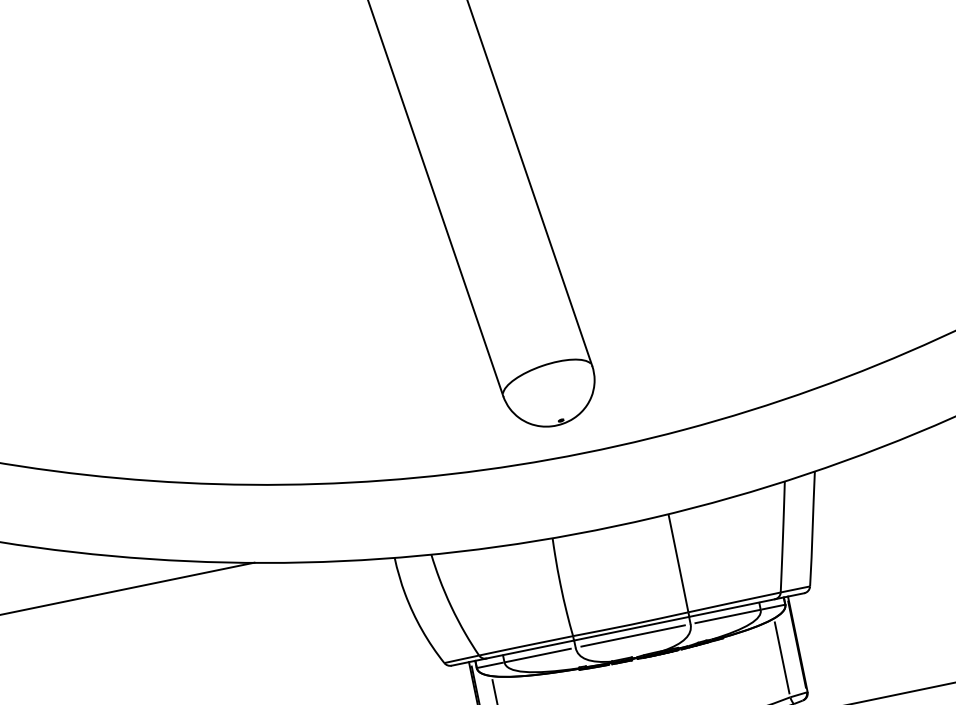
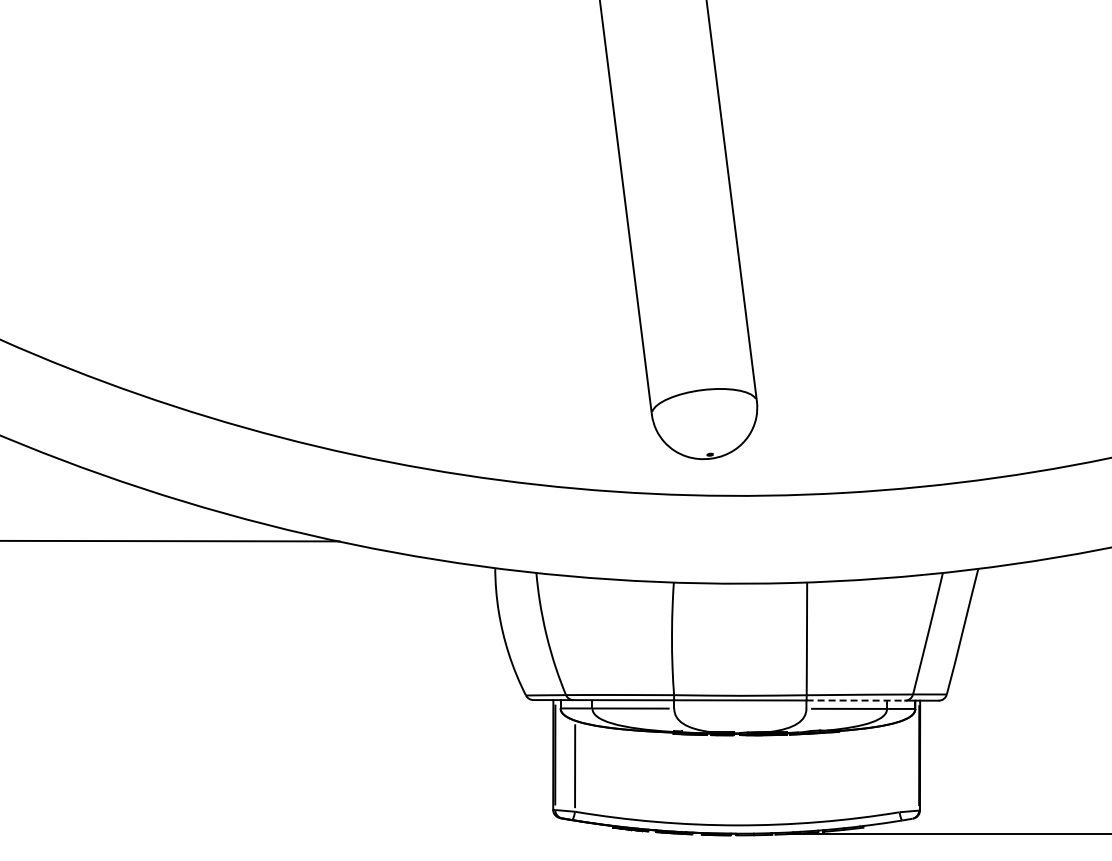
line: (732, 607) -> (856, 700), solid -> dashed
line: (632, 635) -> (739, 708), removed
line: (781, 657) -> (899, 766), removed

